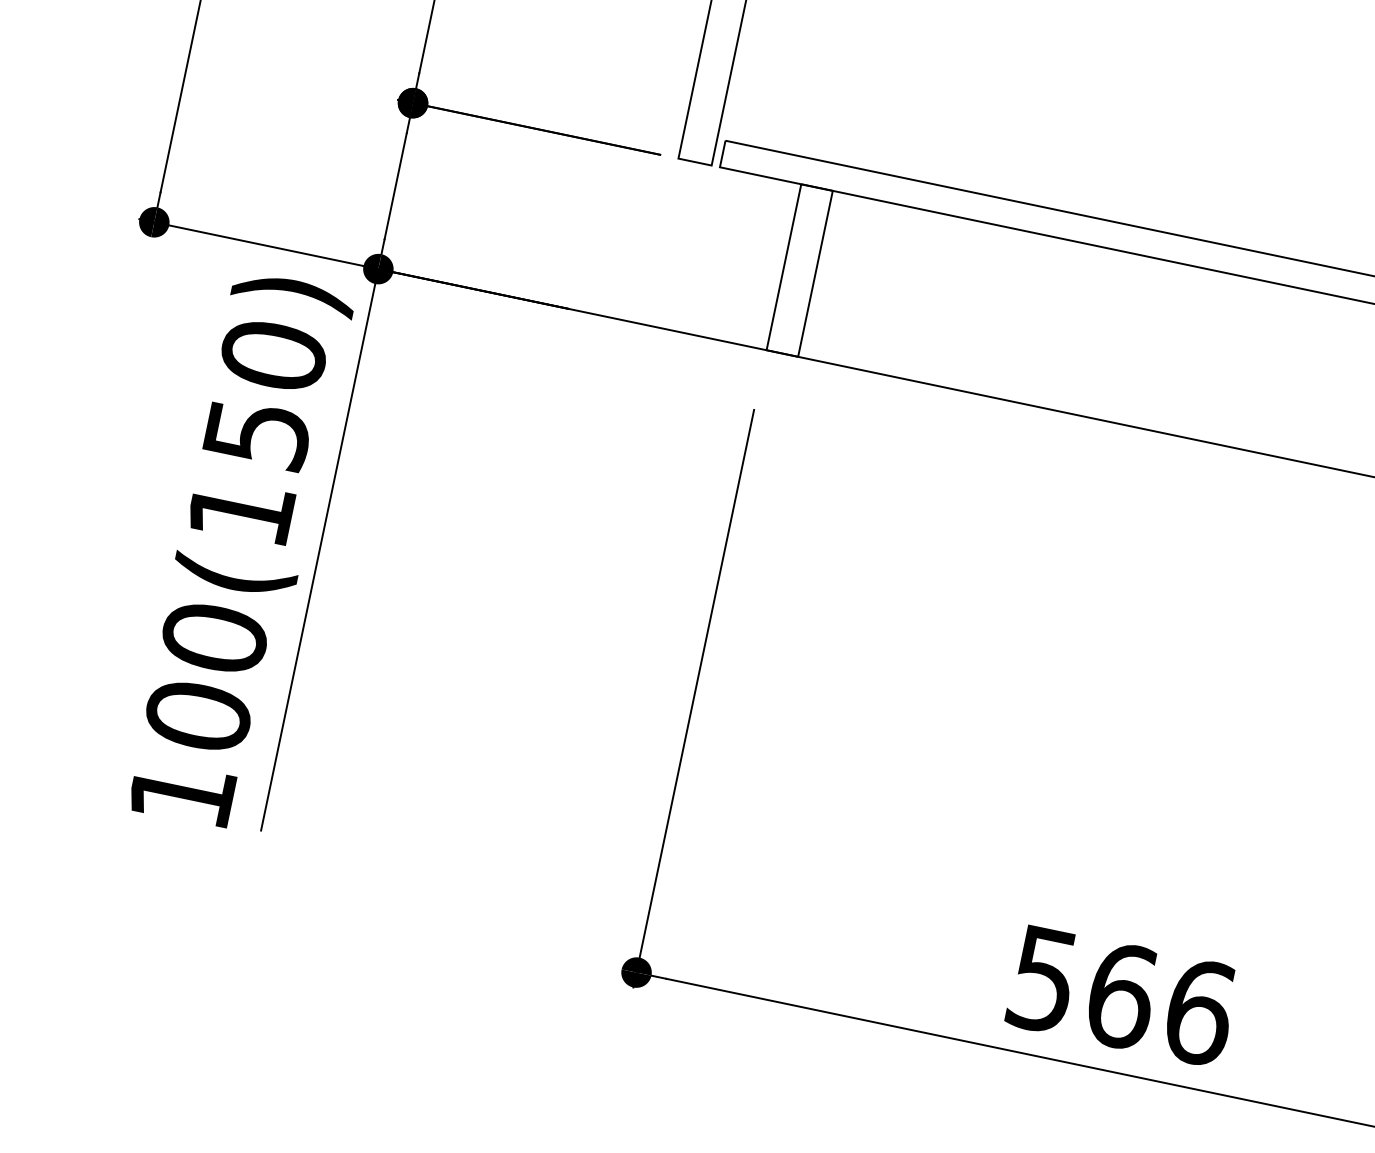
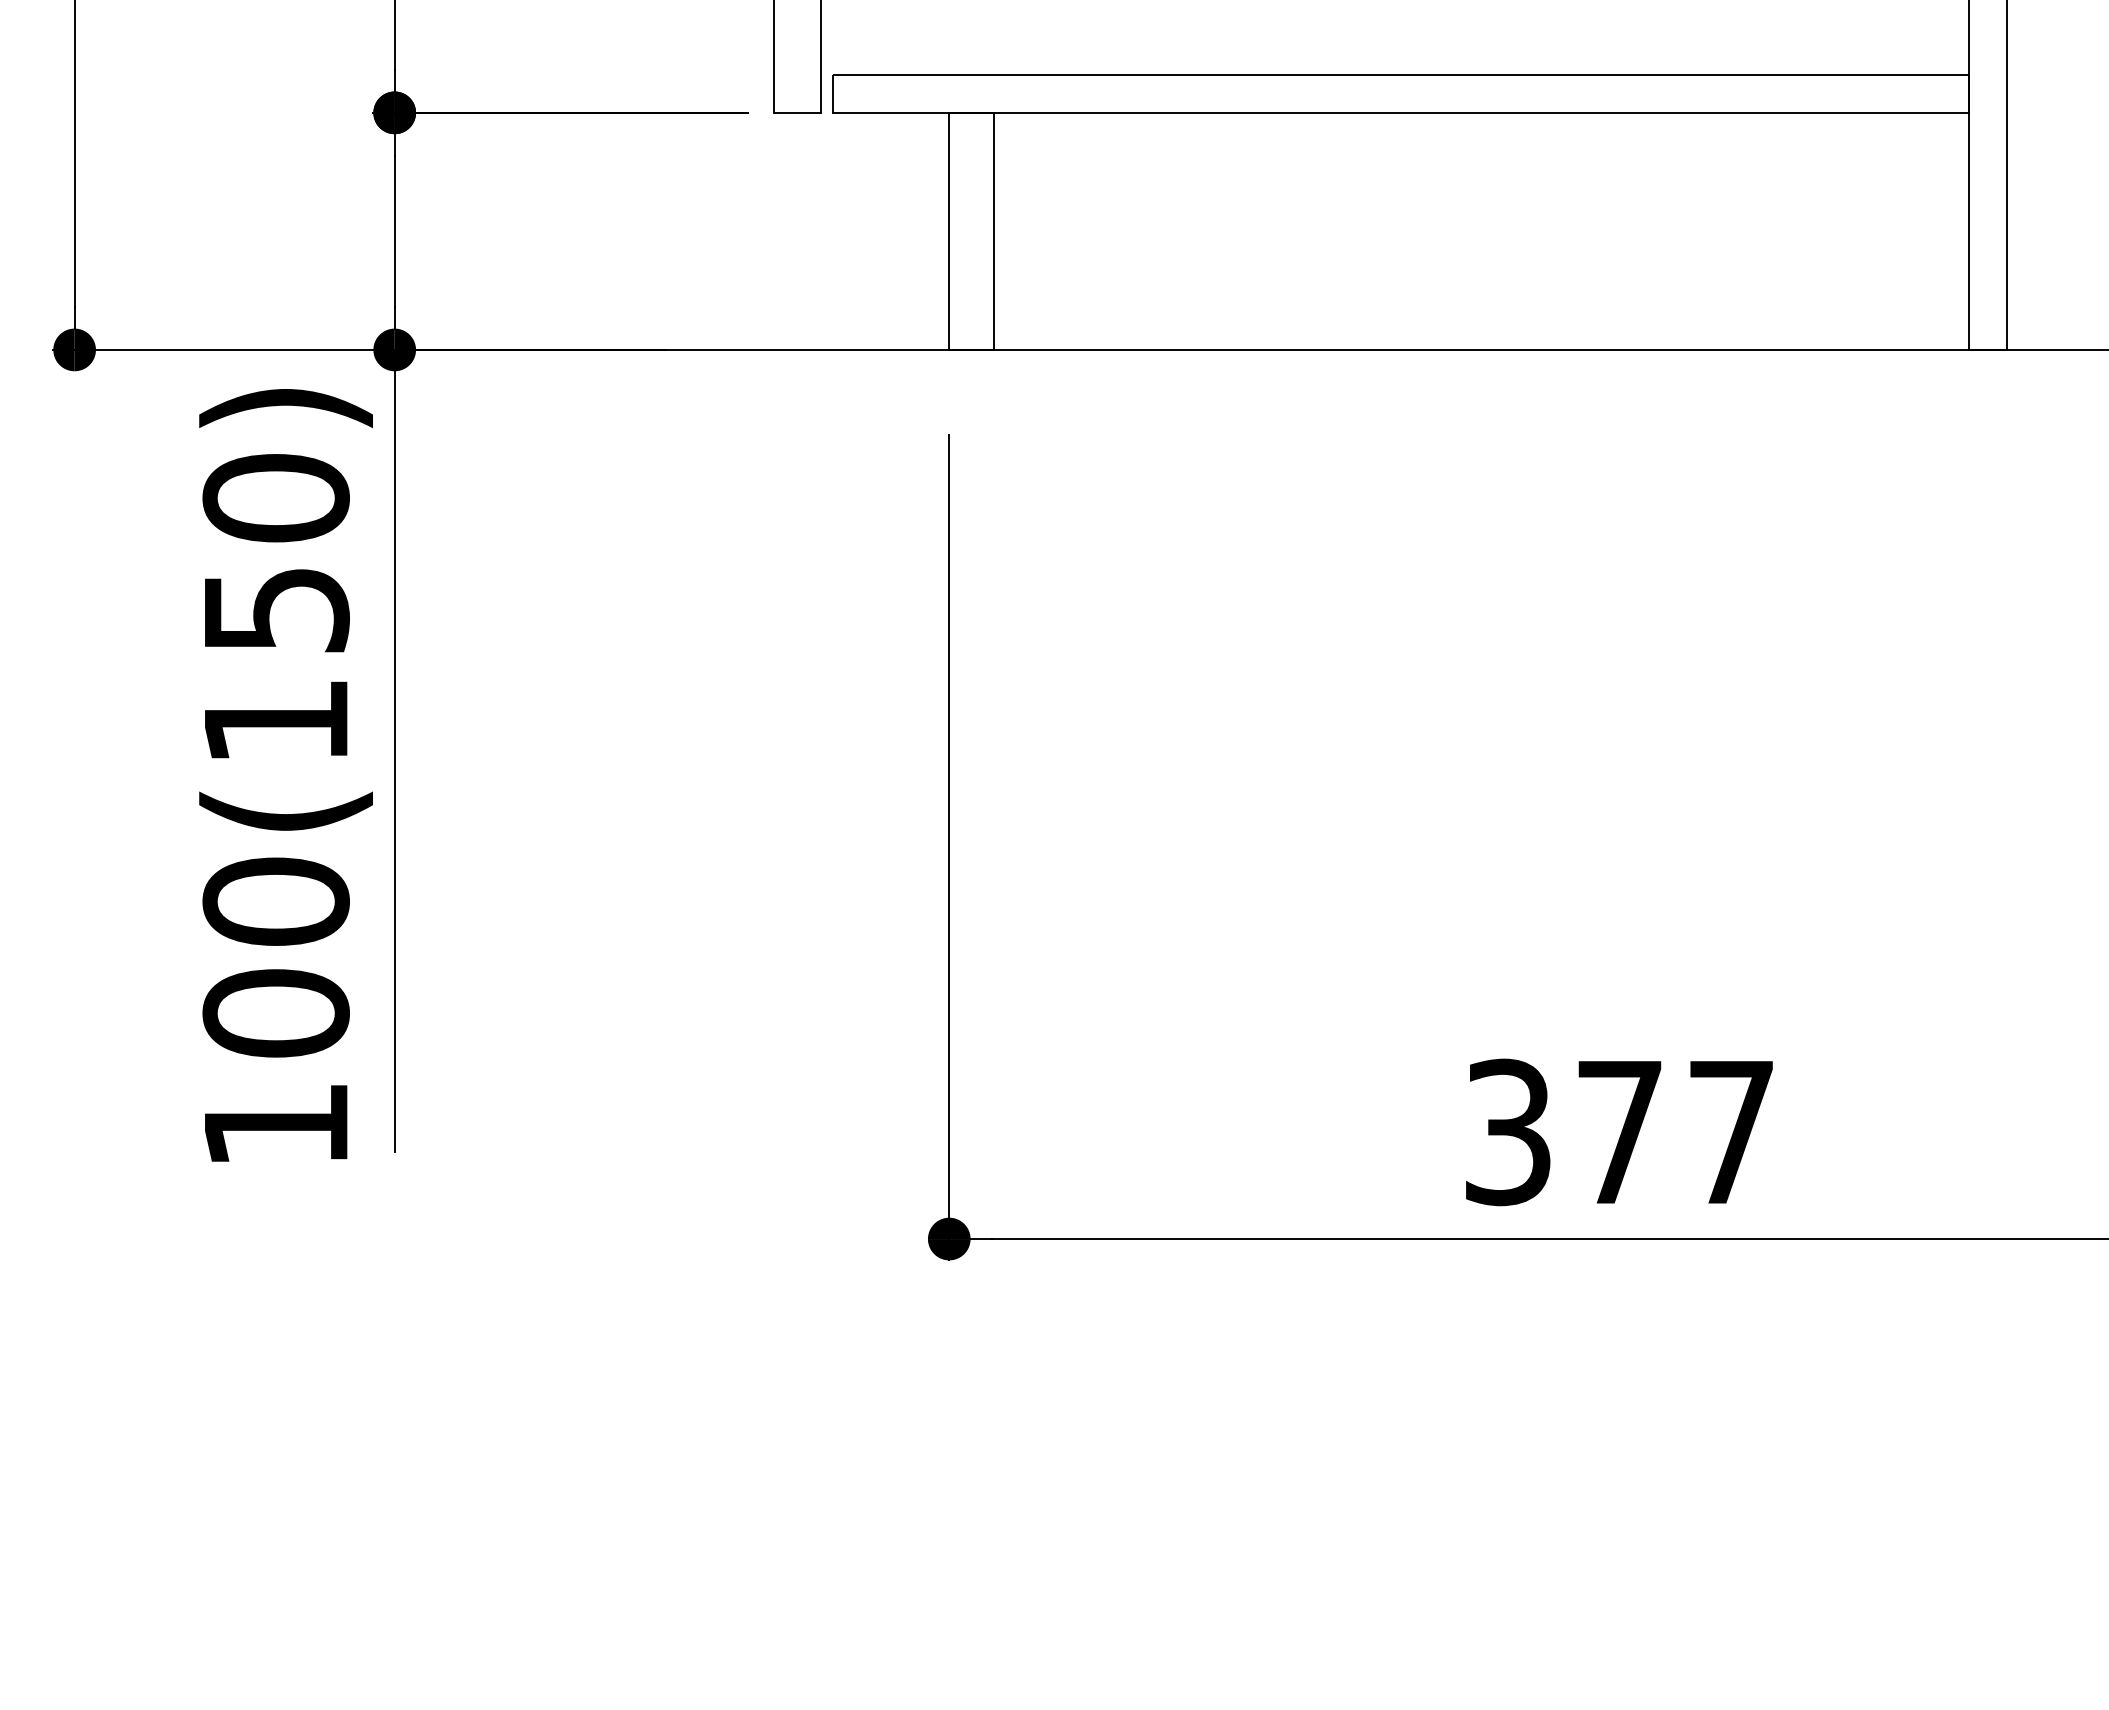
text: (1122, 996) -> (1621, 1132), 566 -> 377

